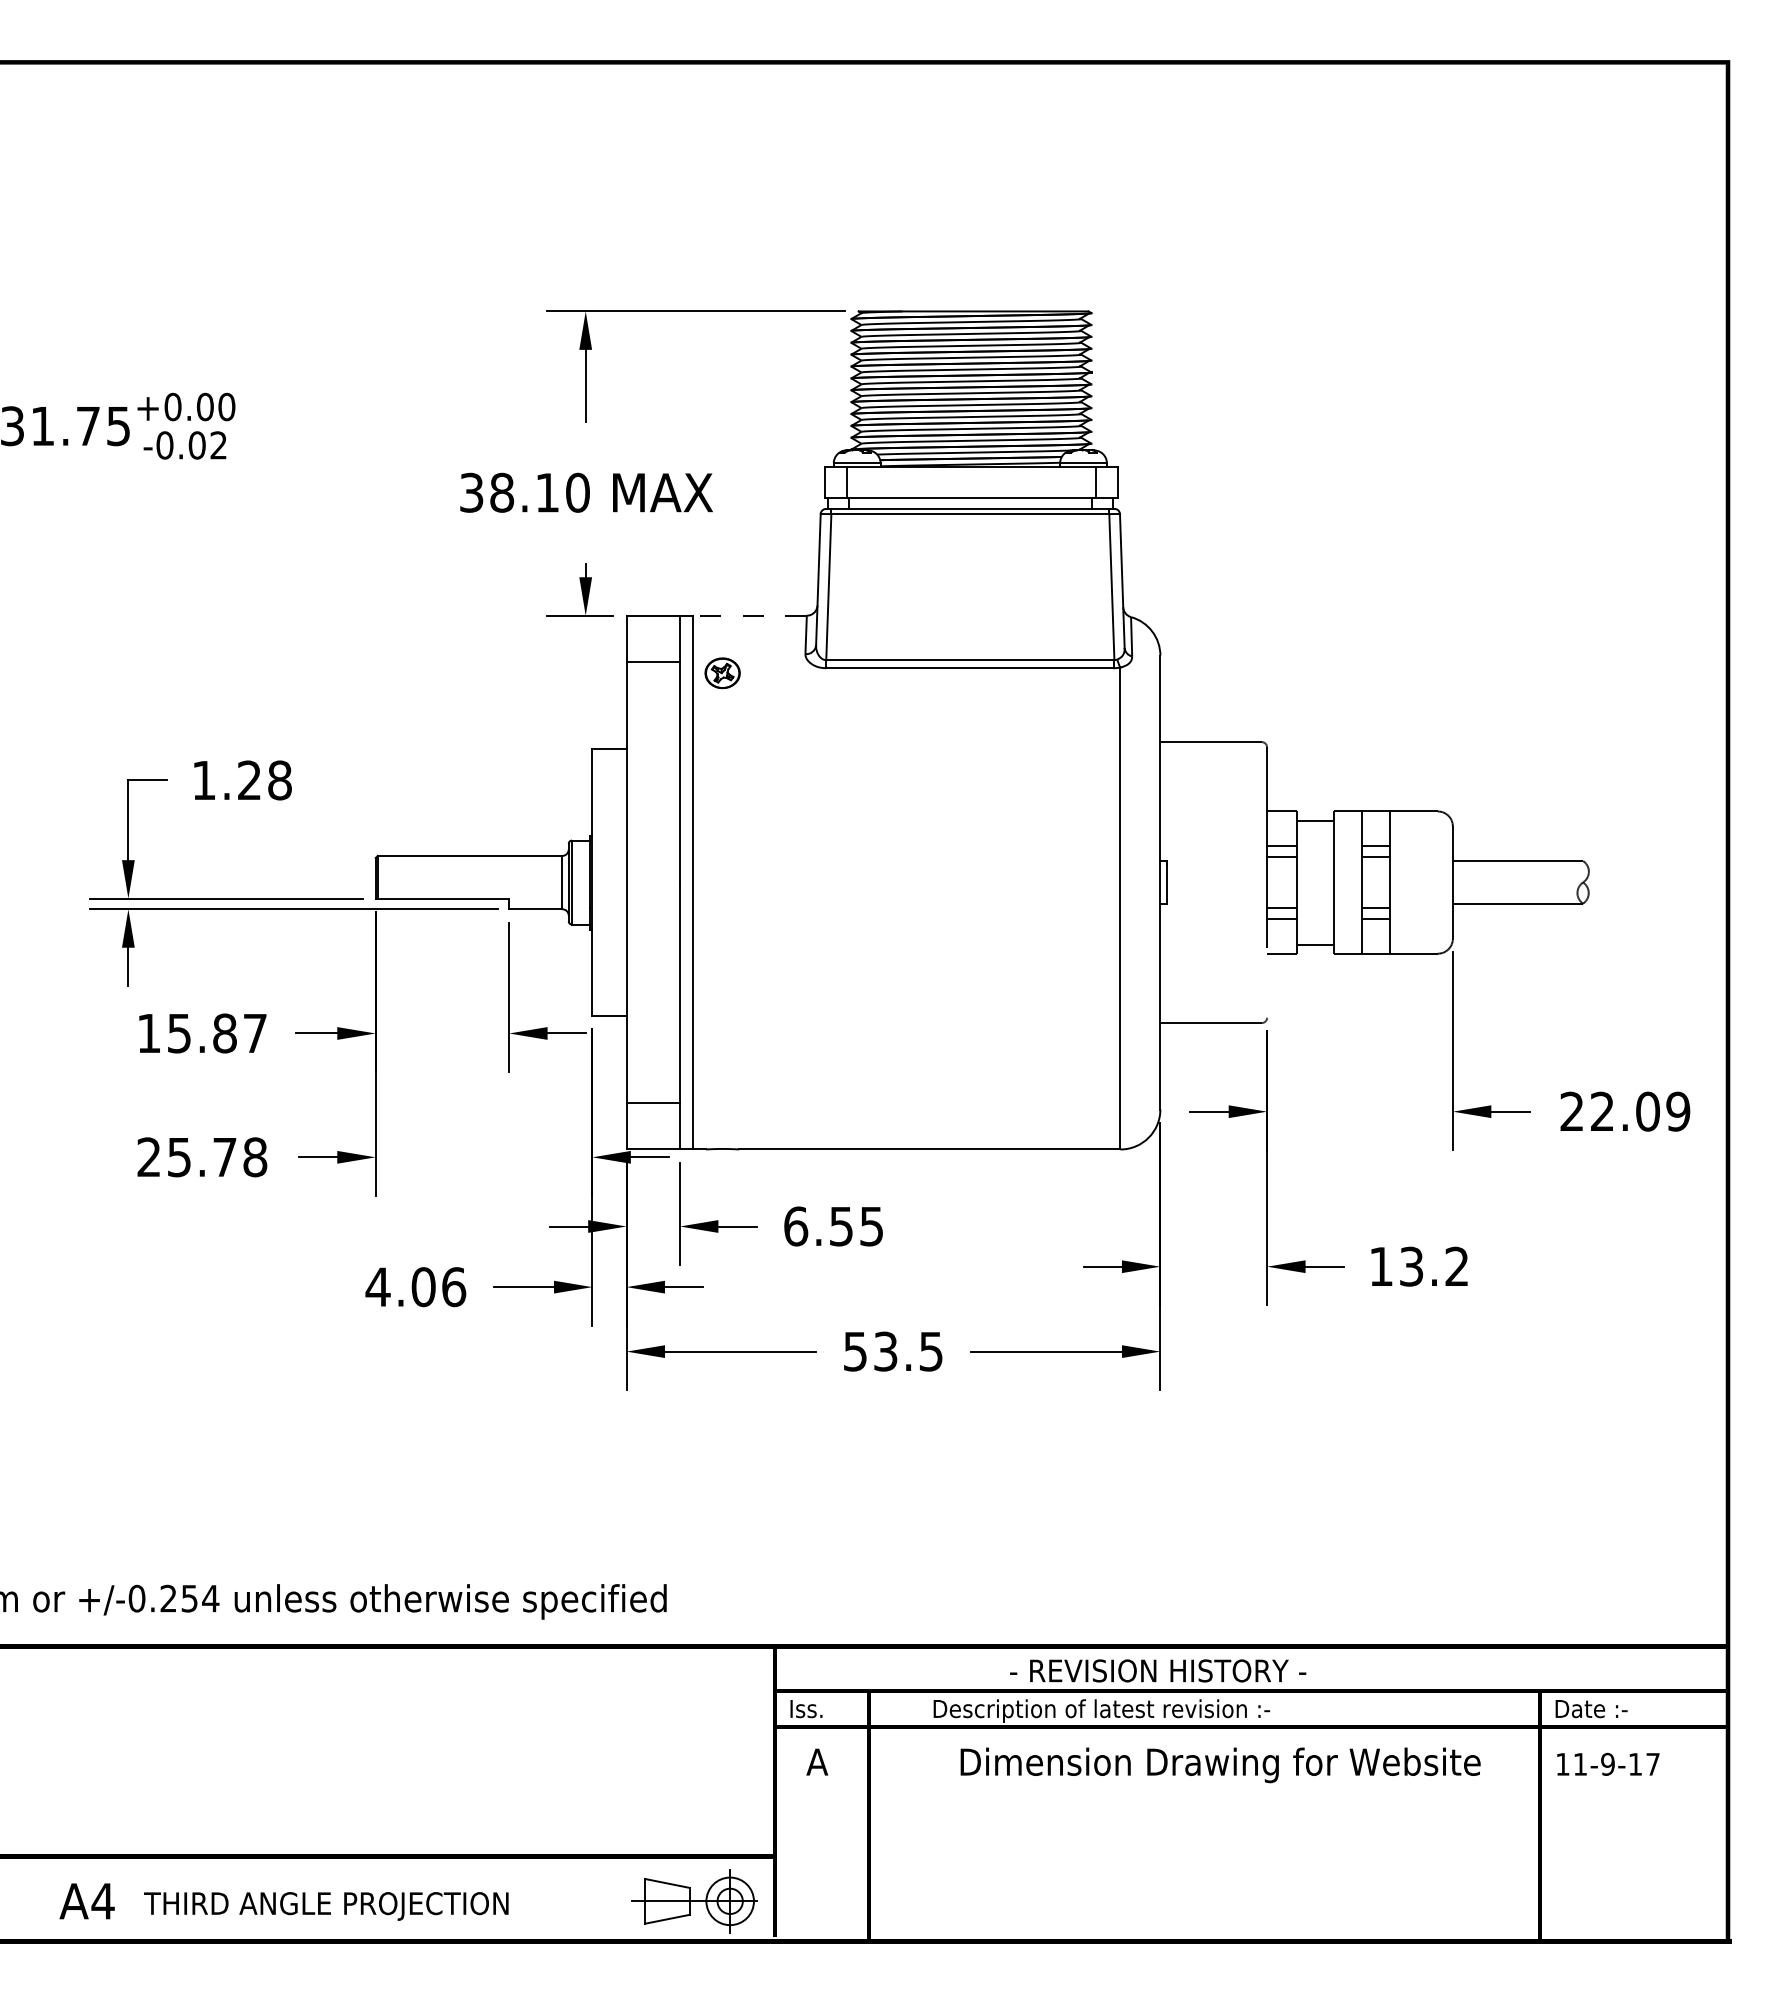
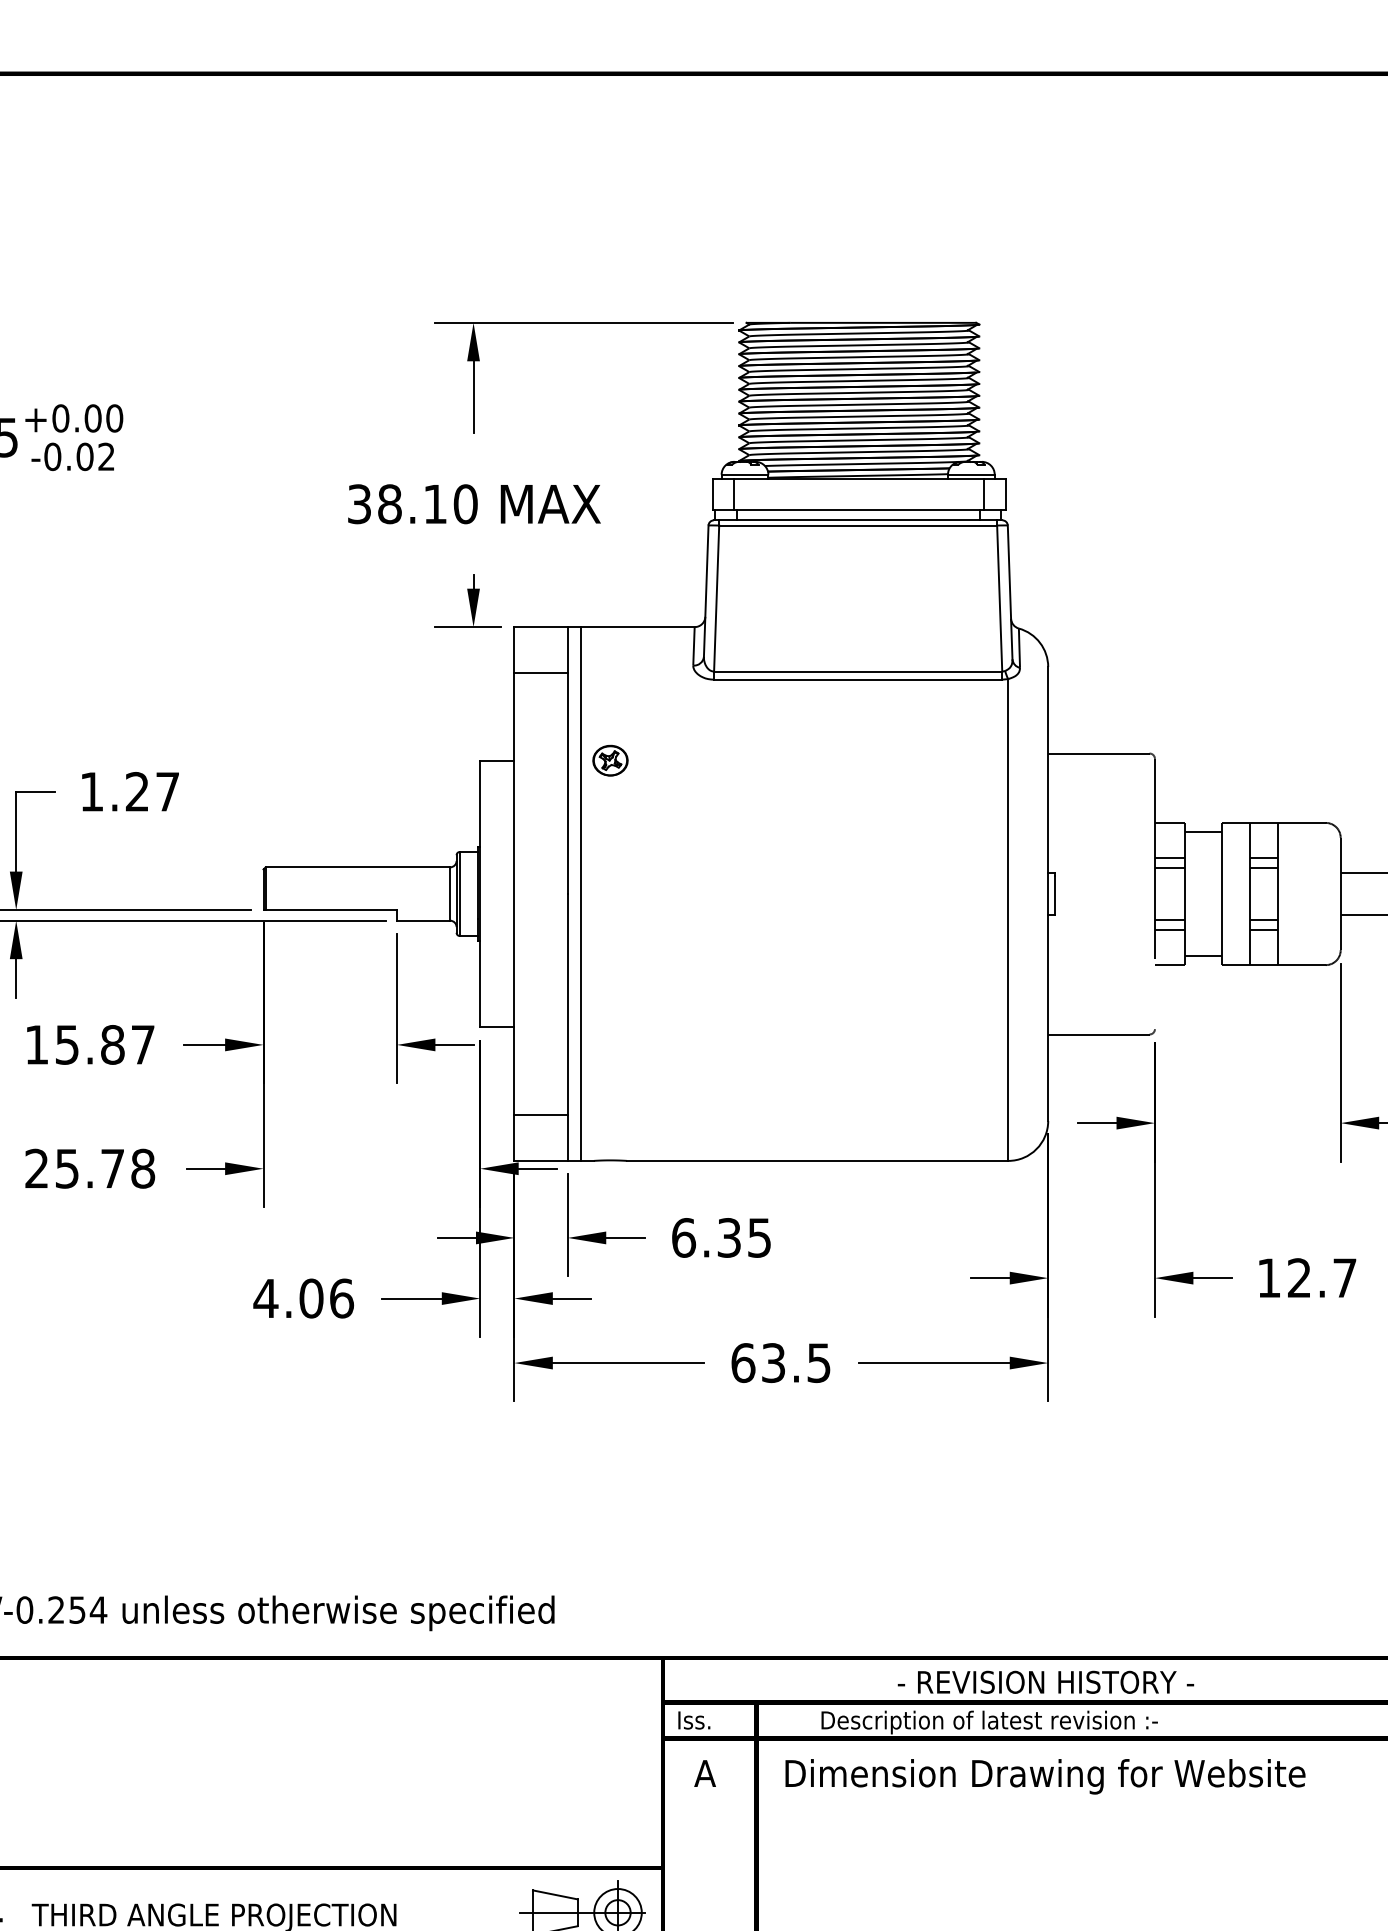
line: (749, 615) -> (637, 626), dashed -> solid
part: (722, 673) -> (610, 760), moved
text: (279, 780) -> (167, 791), 1.28 -> 1.27
text: (841, 1225) -> (729, 1236), 6.55 -> 6.35
text: (1434, 1266) -> (1322, 1277), 13.2 -> 12.7
text: (855, 1351) -> (743, 1362), 53.5 -> 63.5
text: (1220, 1765) -> (1045, 1776), moved

